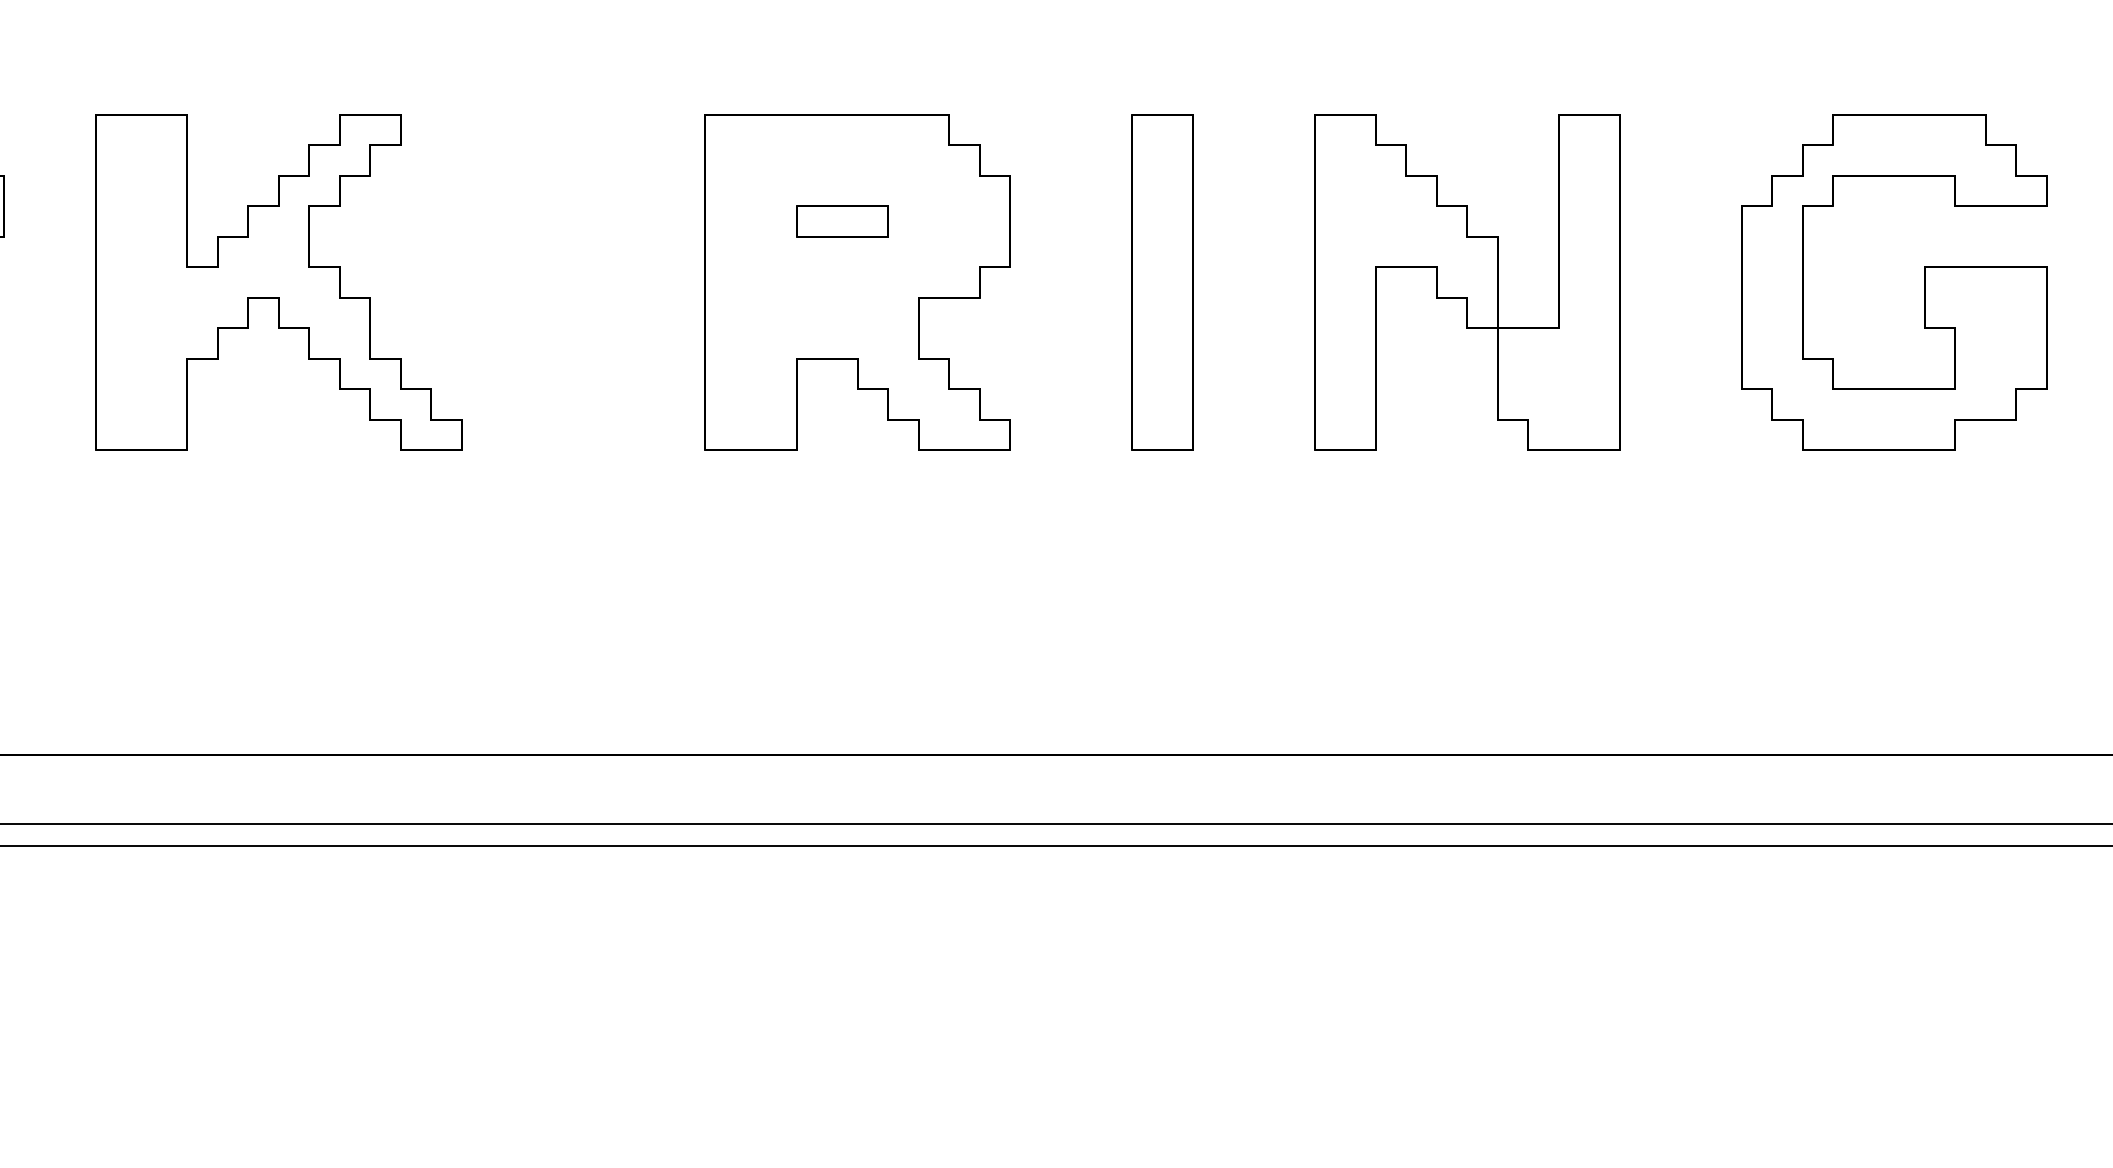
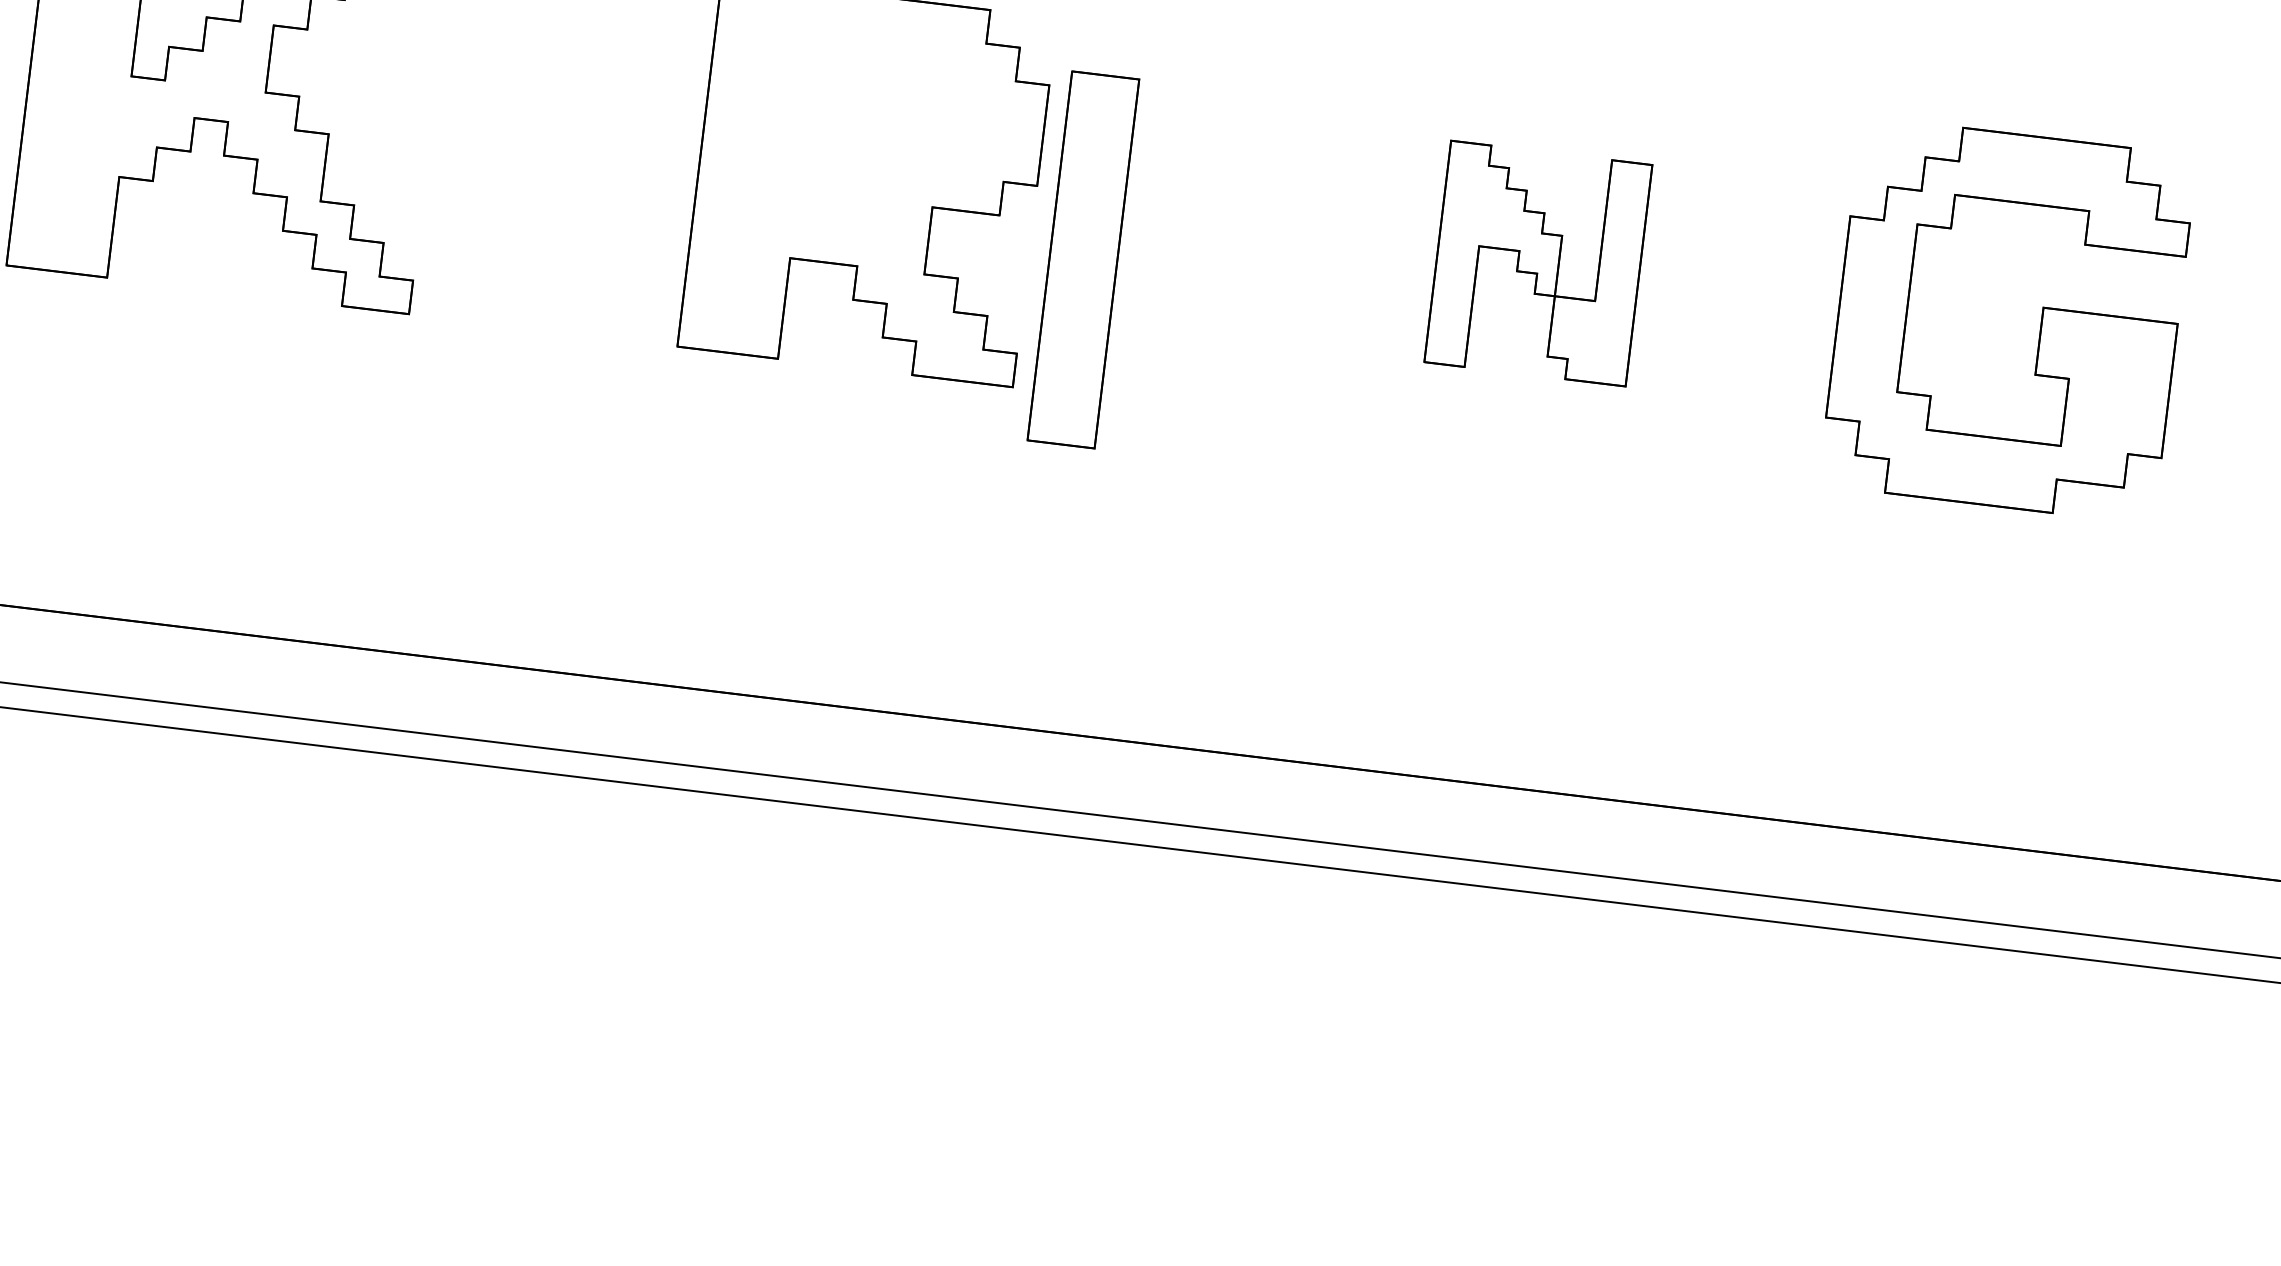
part: (842, 221) -> (858, 113), removed
part: (1162, 282) -> (1083, 259), moved
part: (1467, 282) -> (1538, 263), size x0.6

